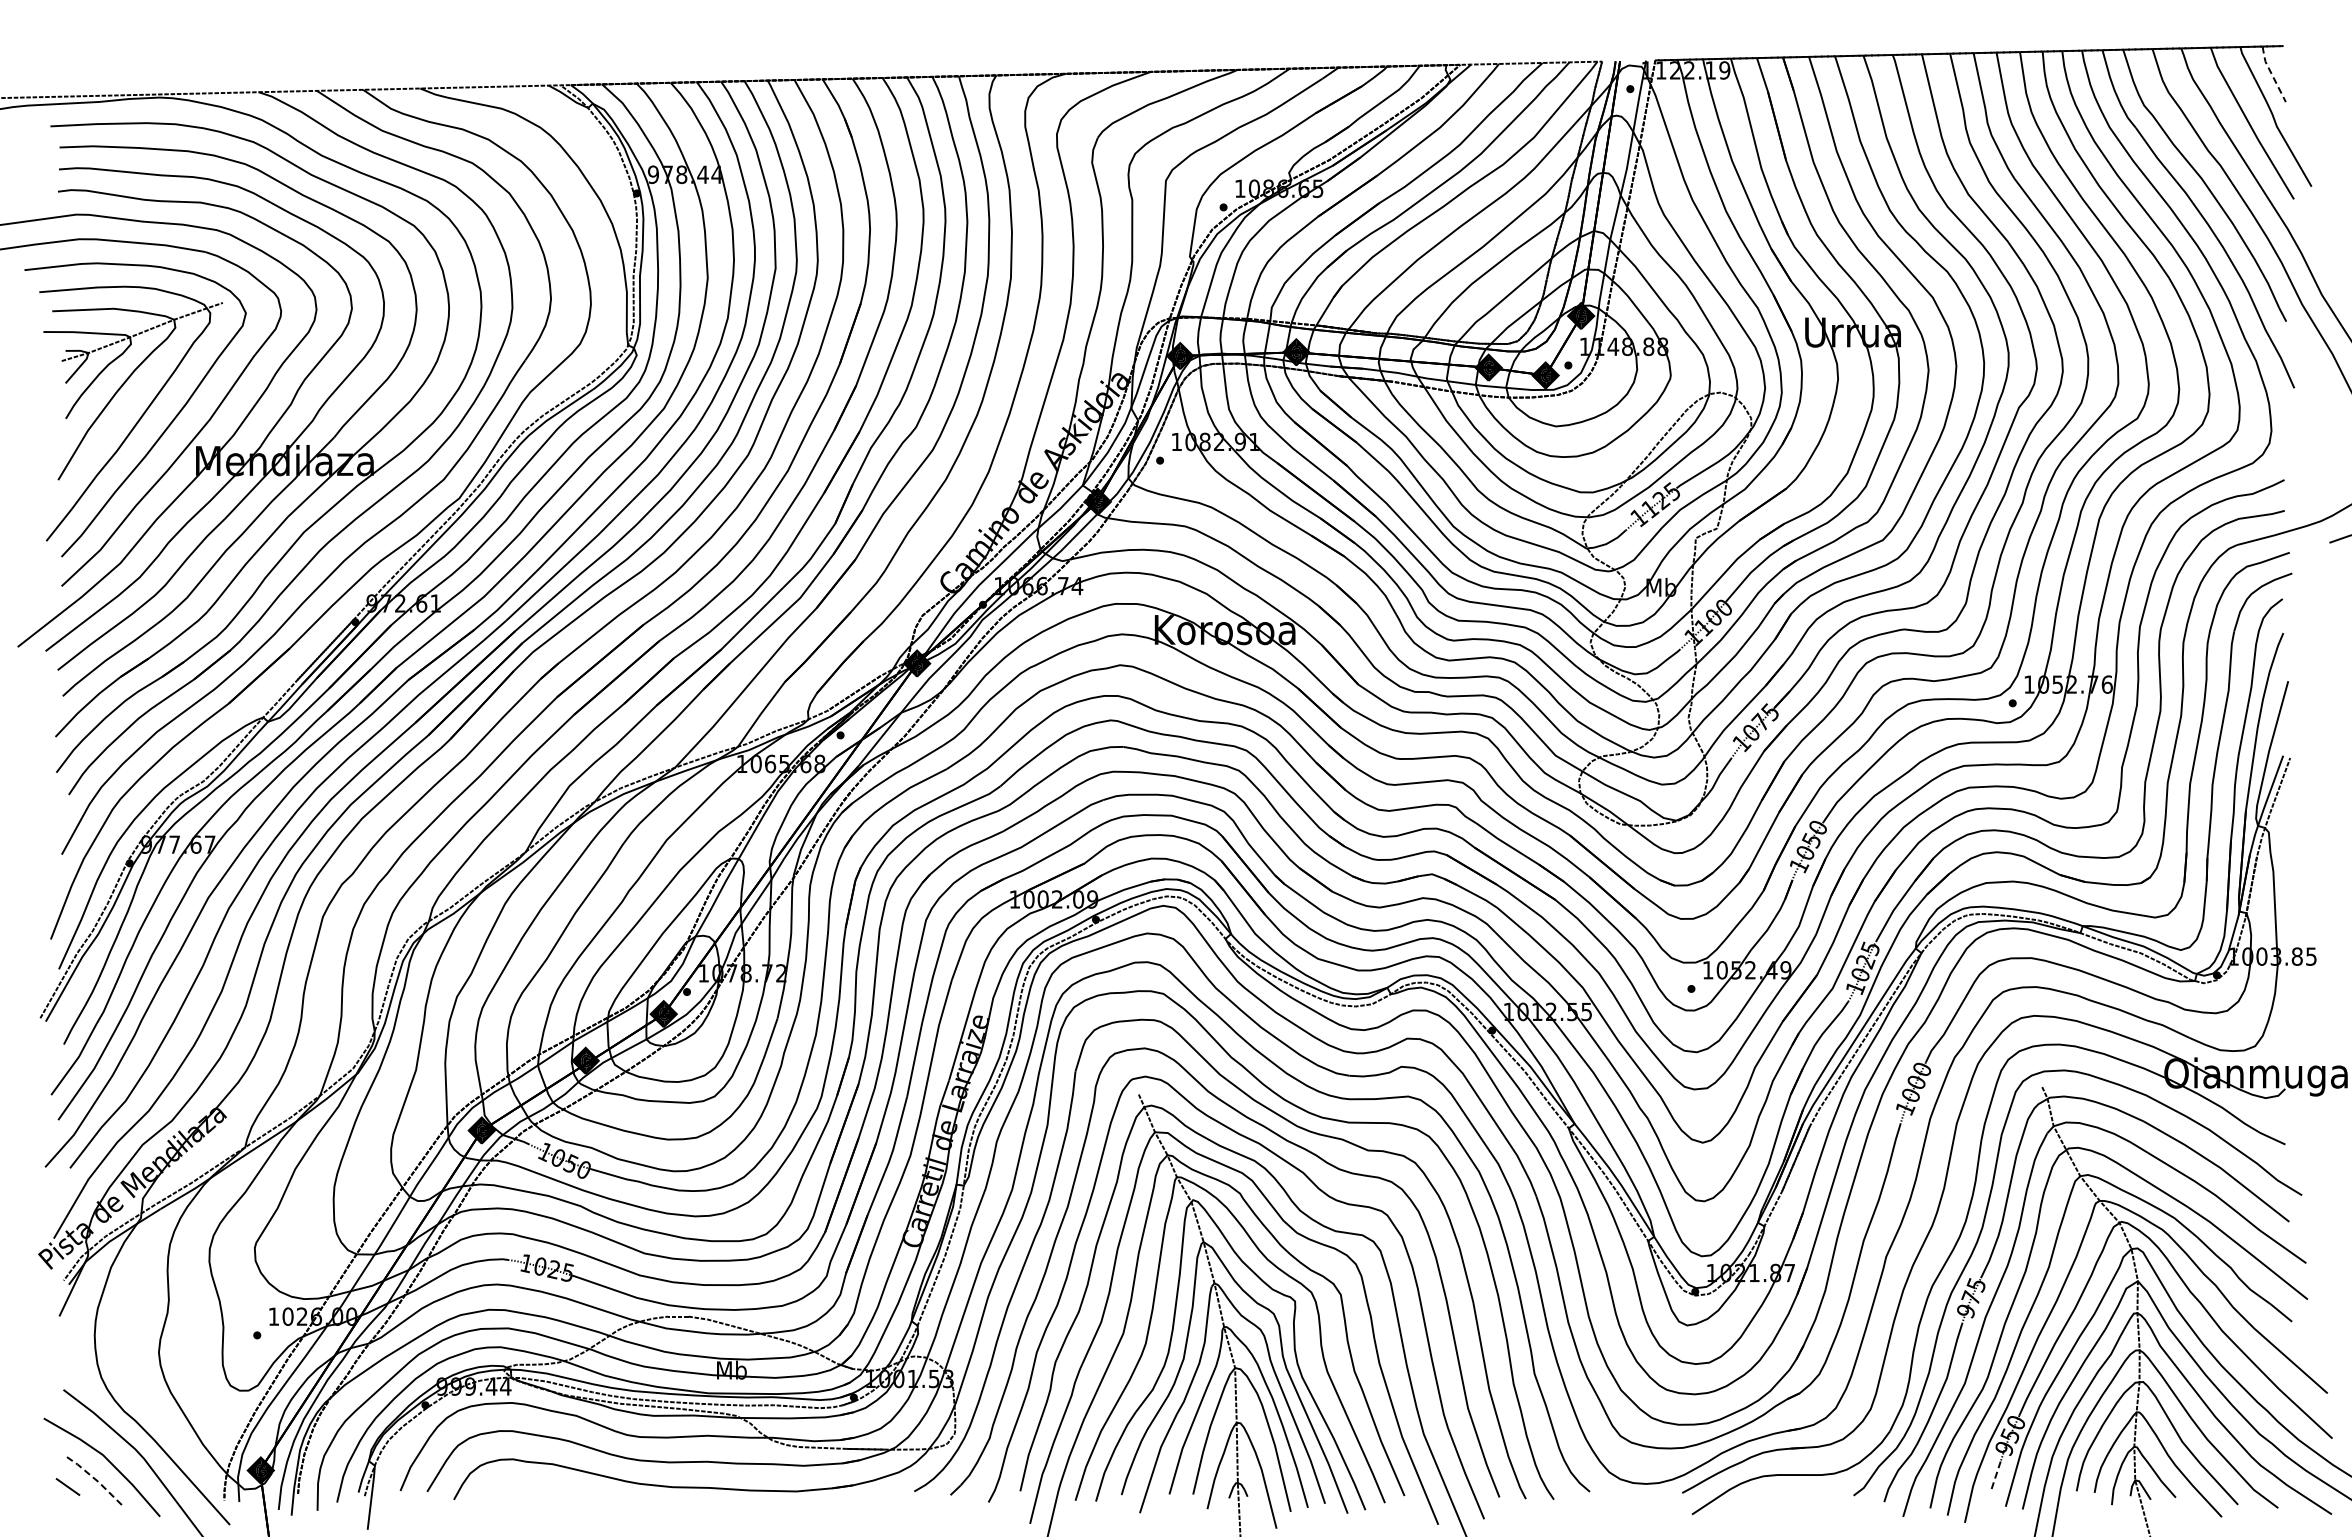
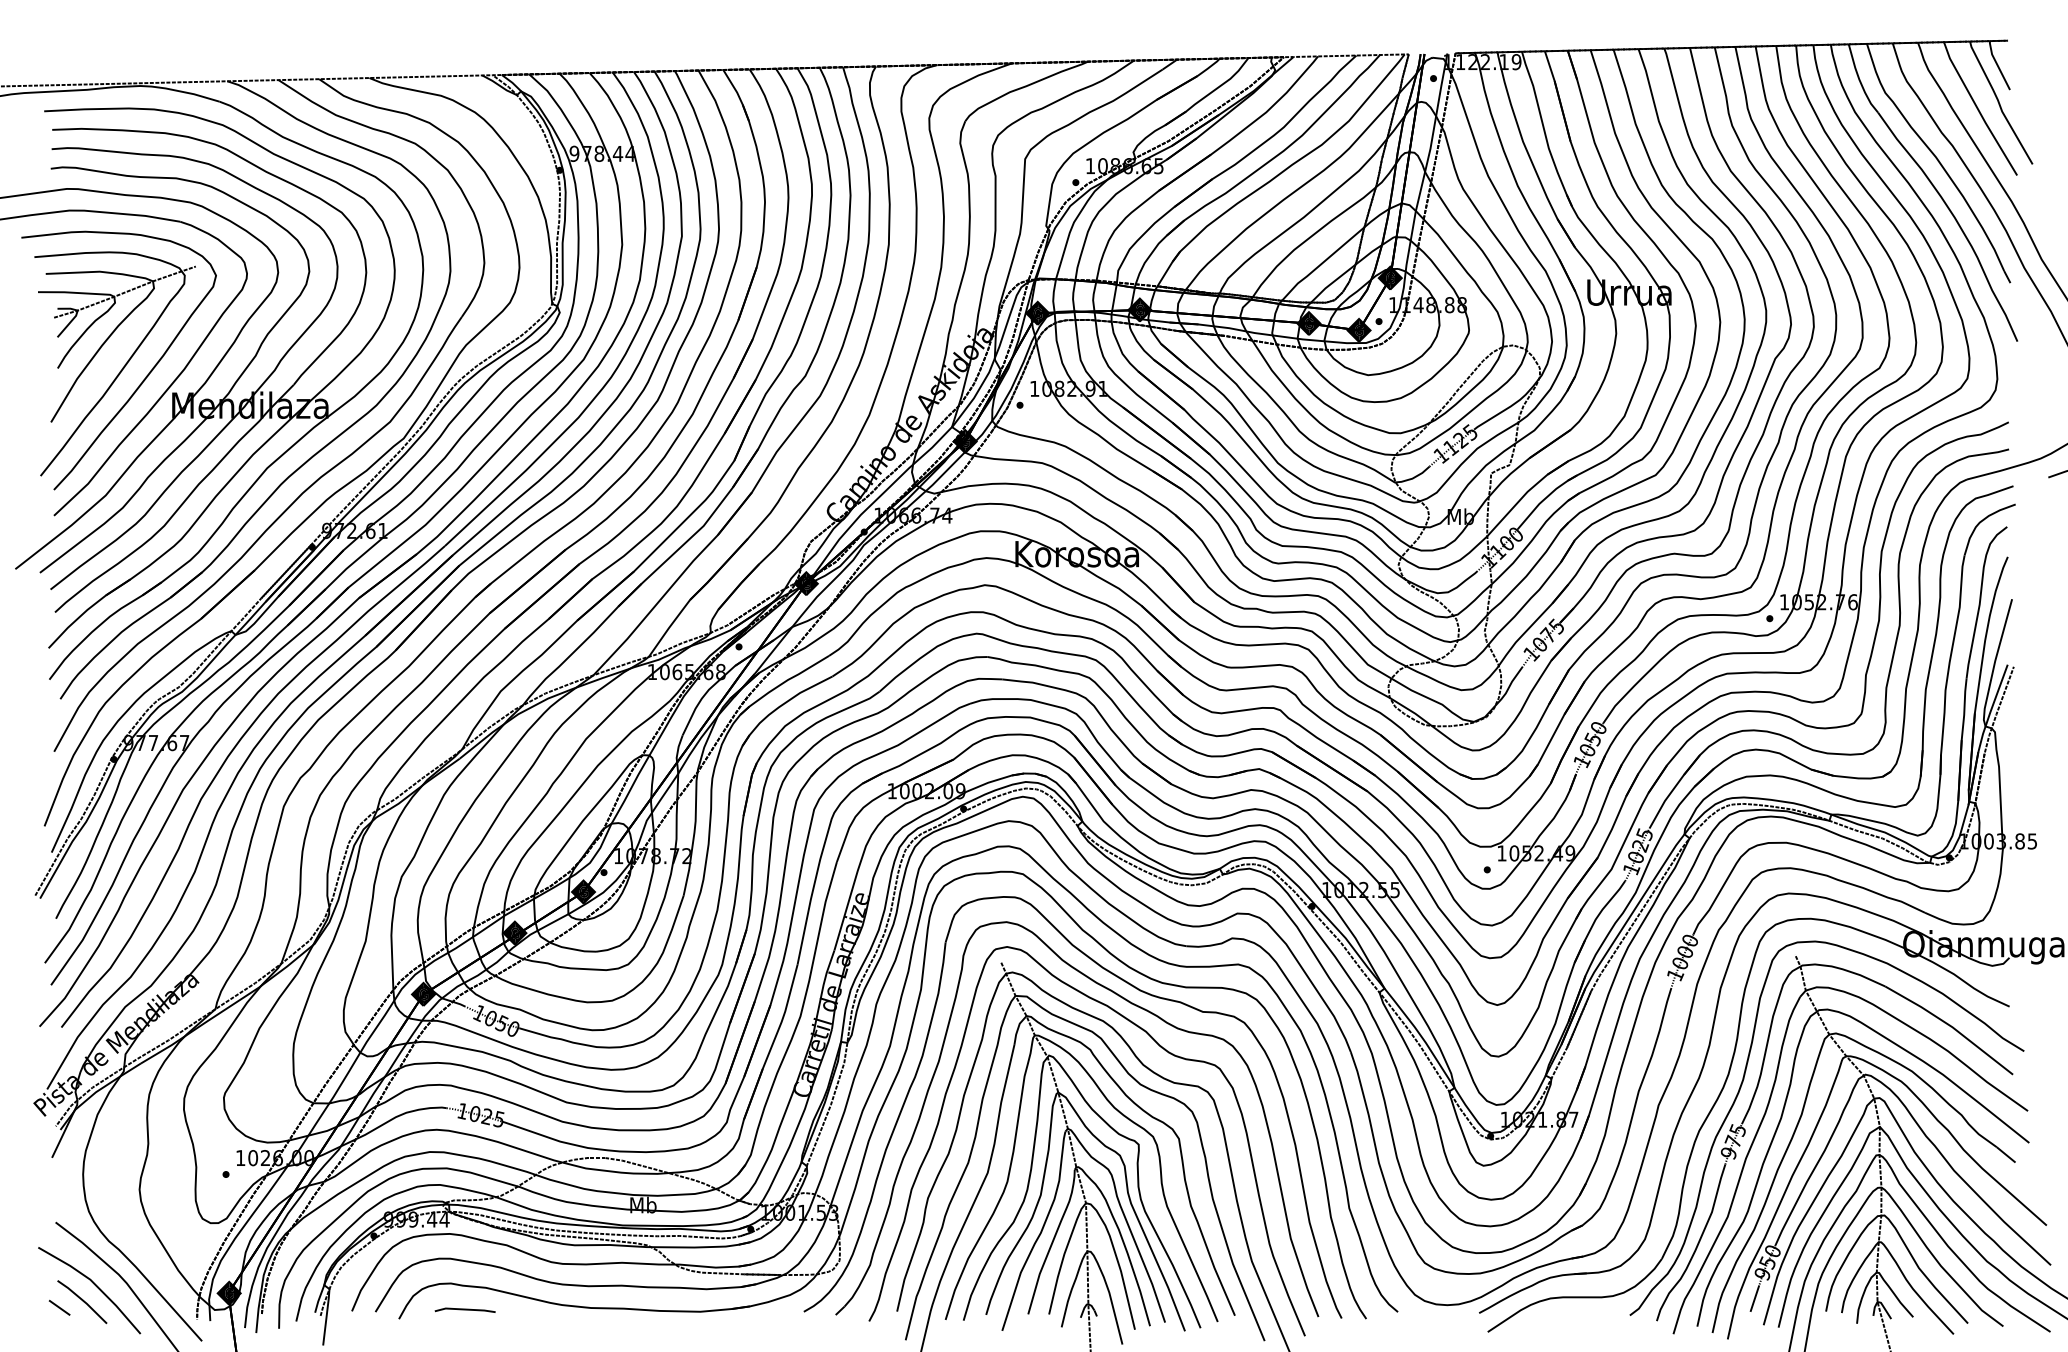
line: (2271, 74) -> (1997, 65), dashed -> solid
line: (1995, 1476) -> (1754, 1298), dashed -> solid
line: (95, 1479) -> (83, 1301), dashed -> solid
line: (528, 1489) -> (464, 1310), added

